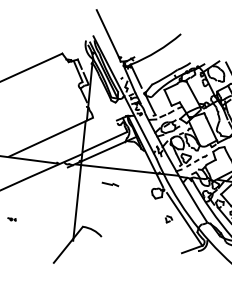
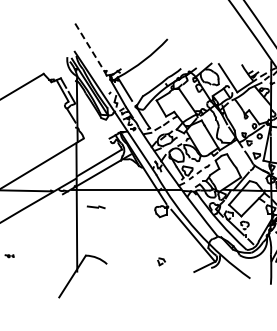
line: (107, 33) -> (89, 47), solid -> dashed
part: (109, 184) -> (95, 207), moved
part: (168, 219) -> (161, 261), moved

